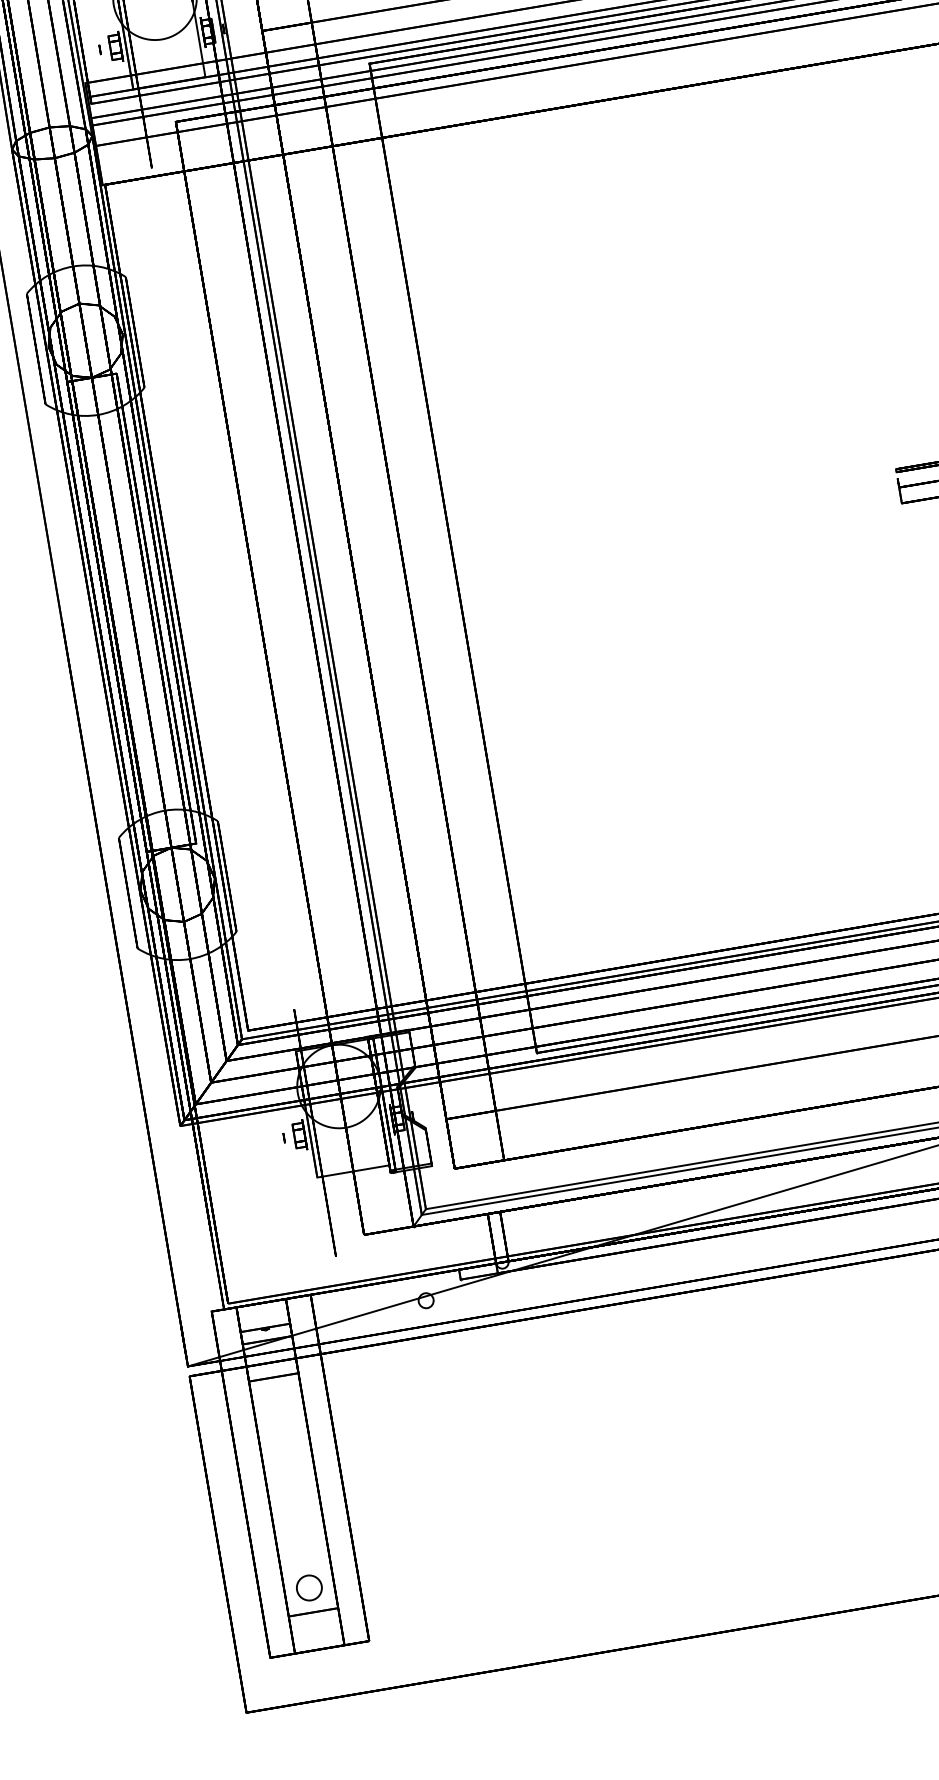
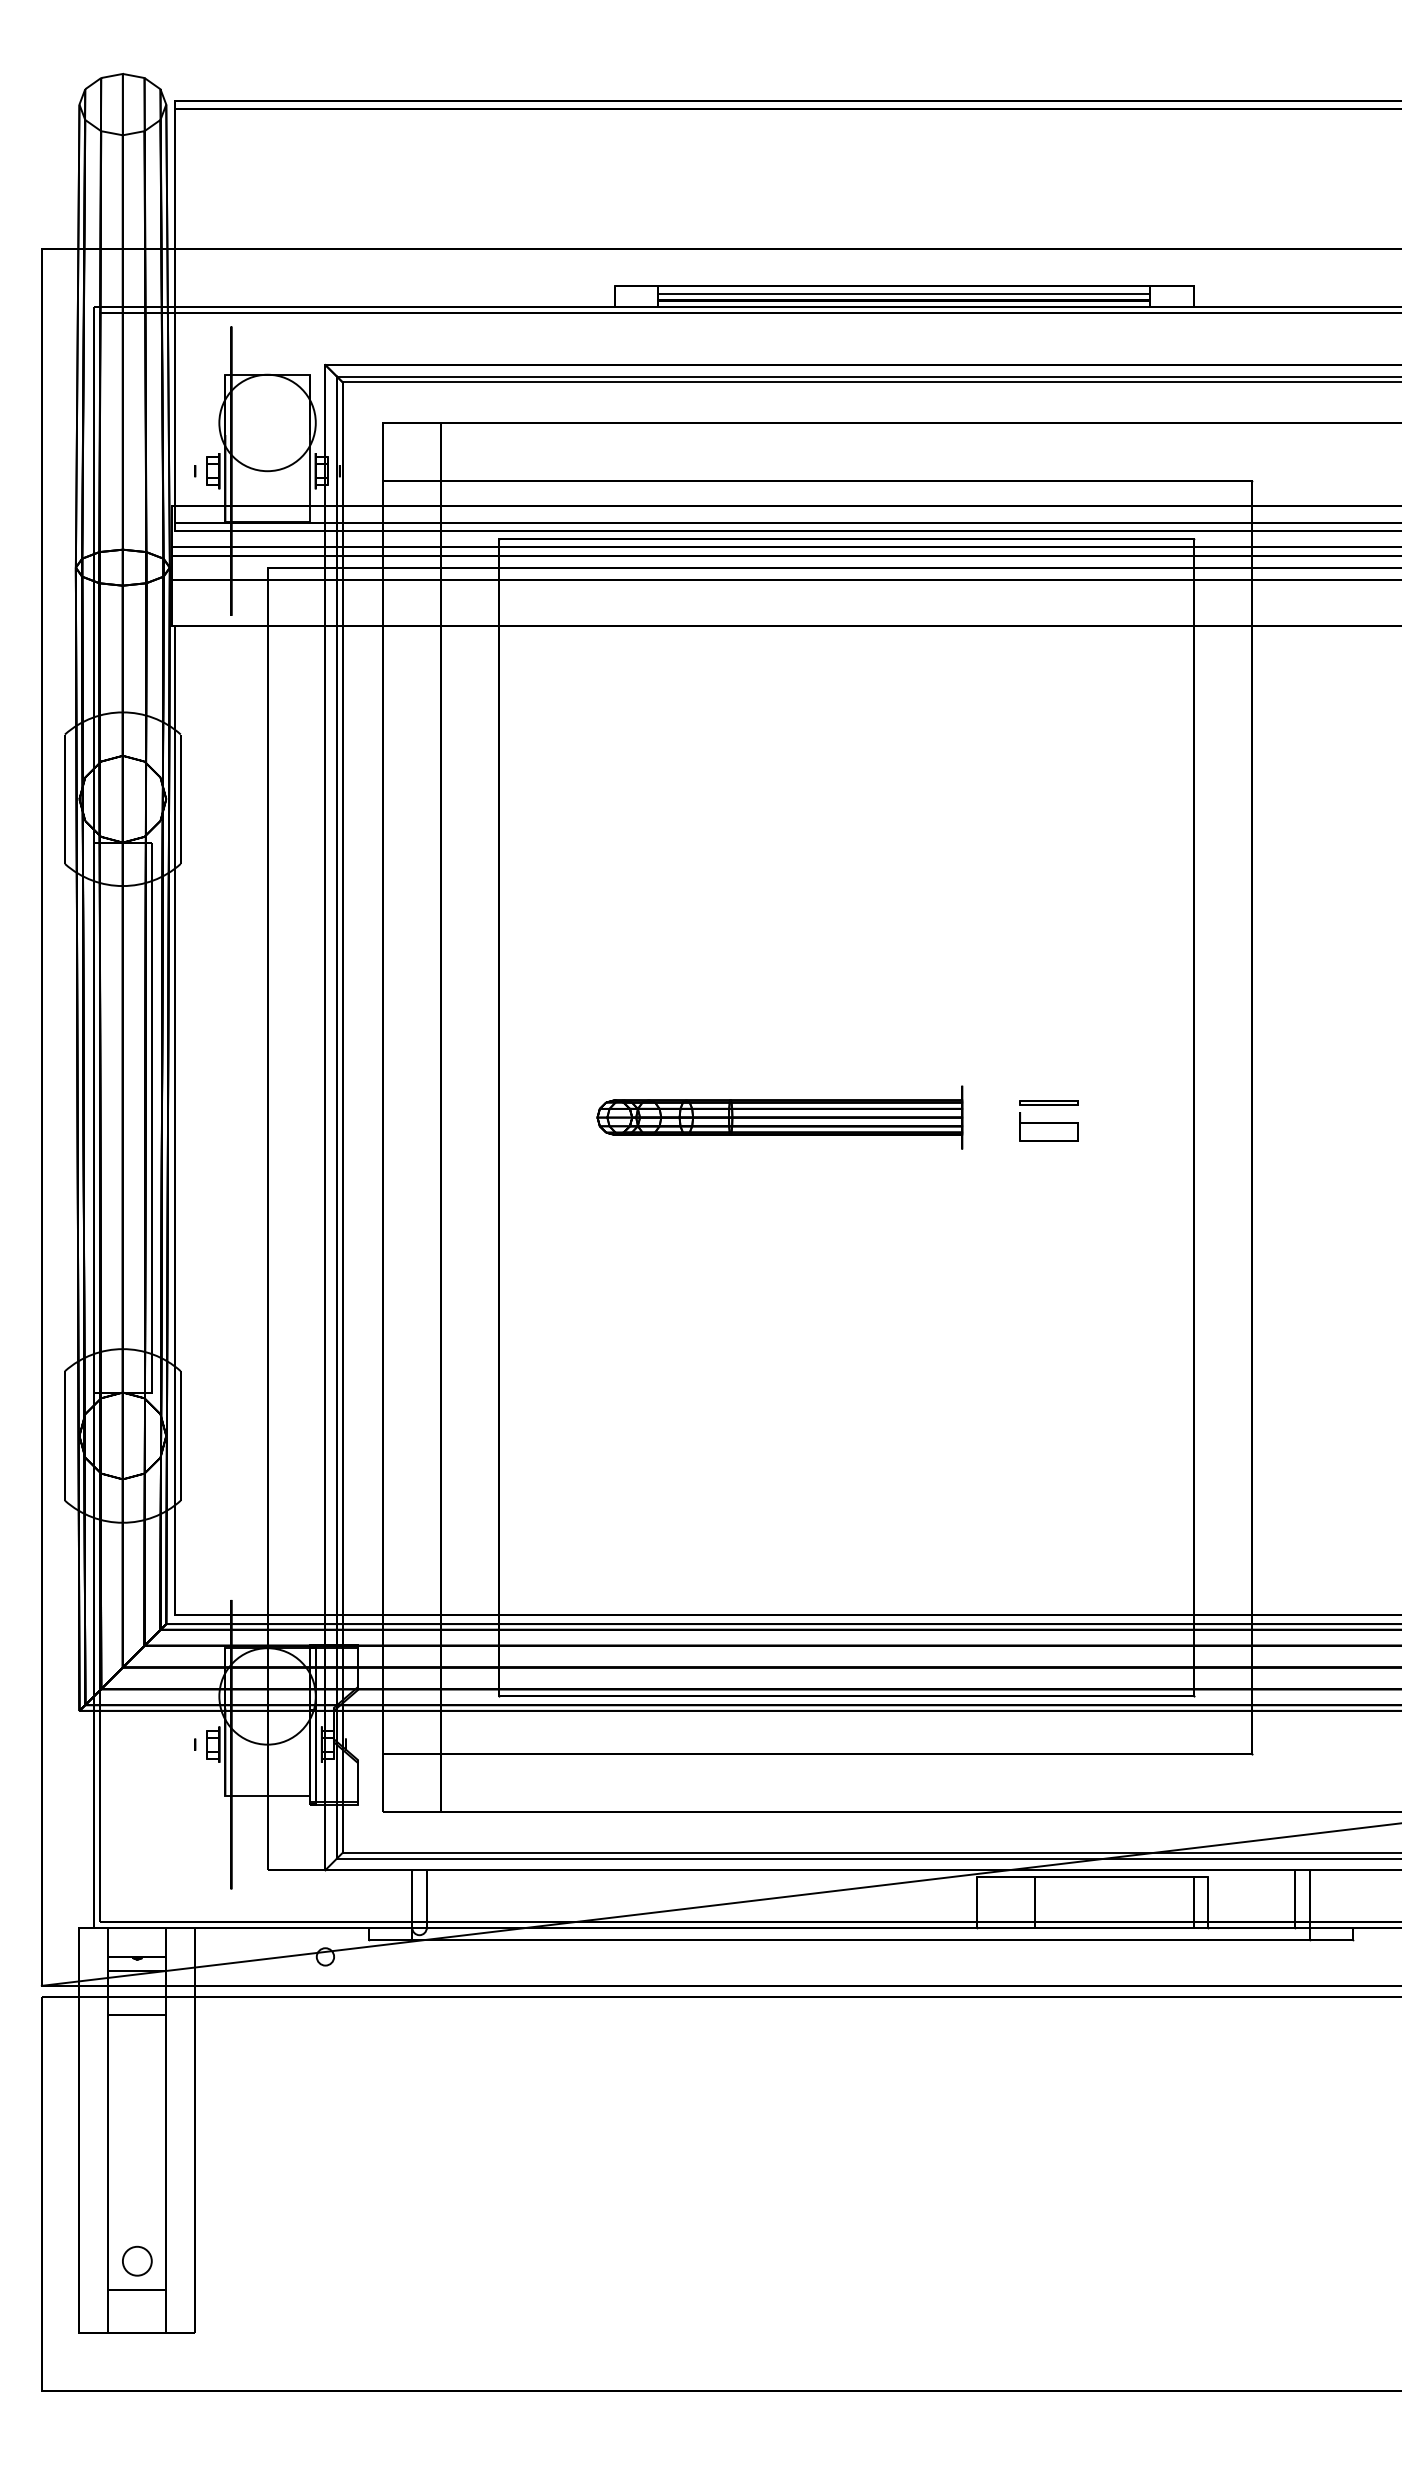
part: (692, 517) -> (779, 1117), added

